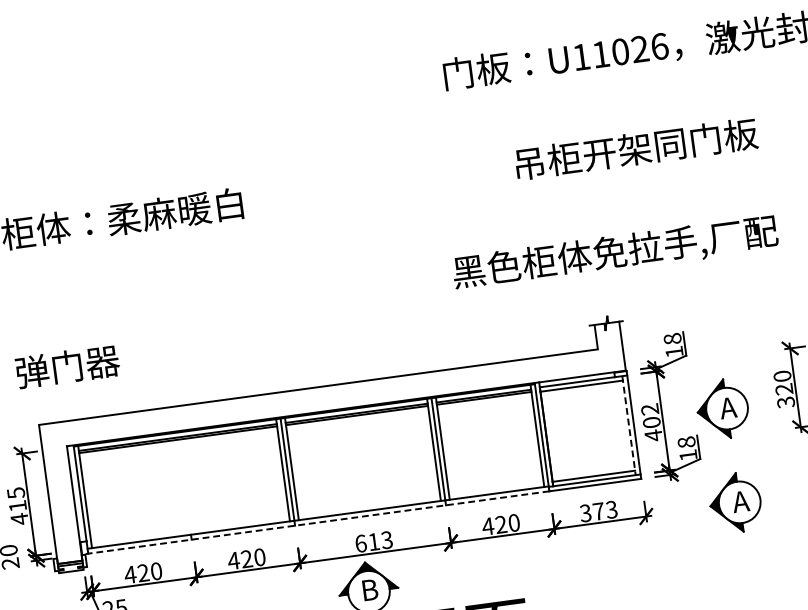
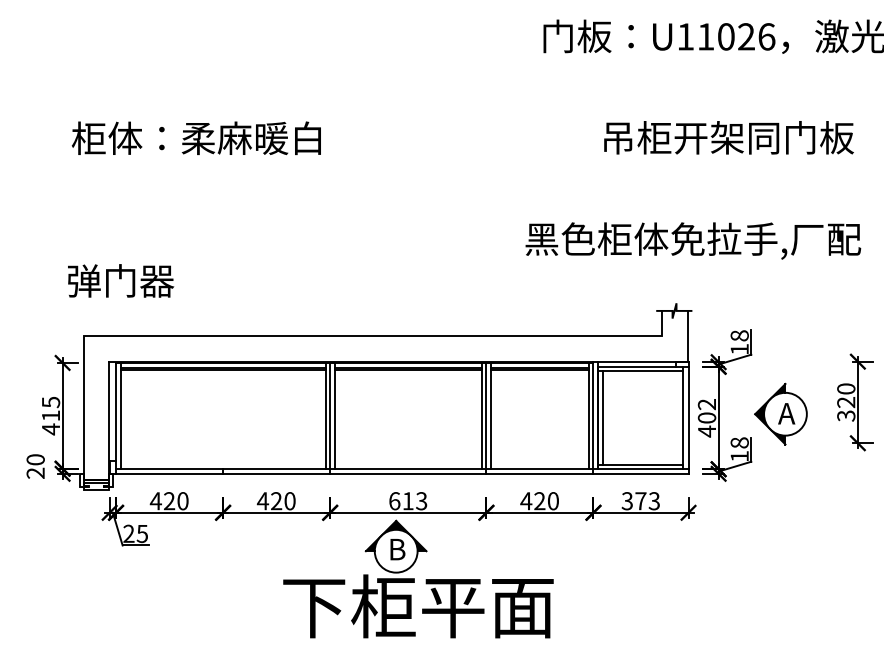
line: (629, 426) -> (683, 418), dashed -> solid
line: (550, 435) -> (602, 417), added
part: (734, 502) -> (780, 510), removed
line: (315, 522) -> (351, 473), dashed -> solid

